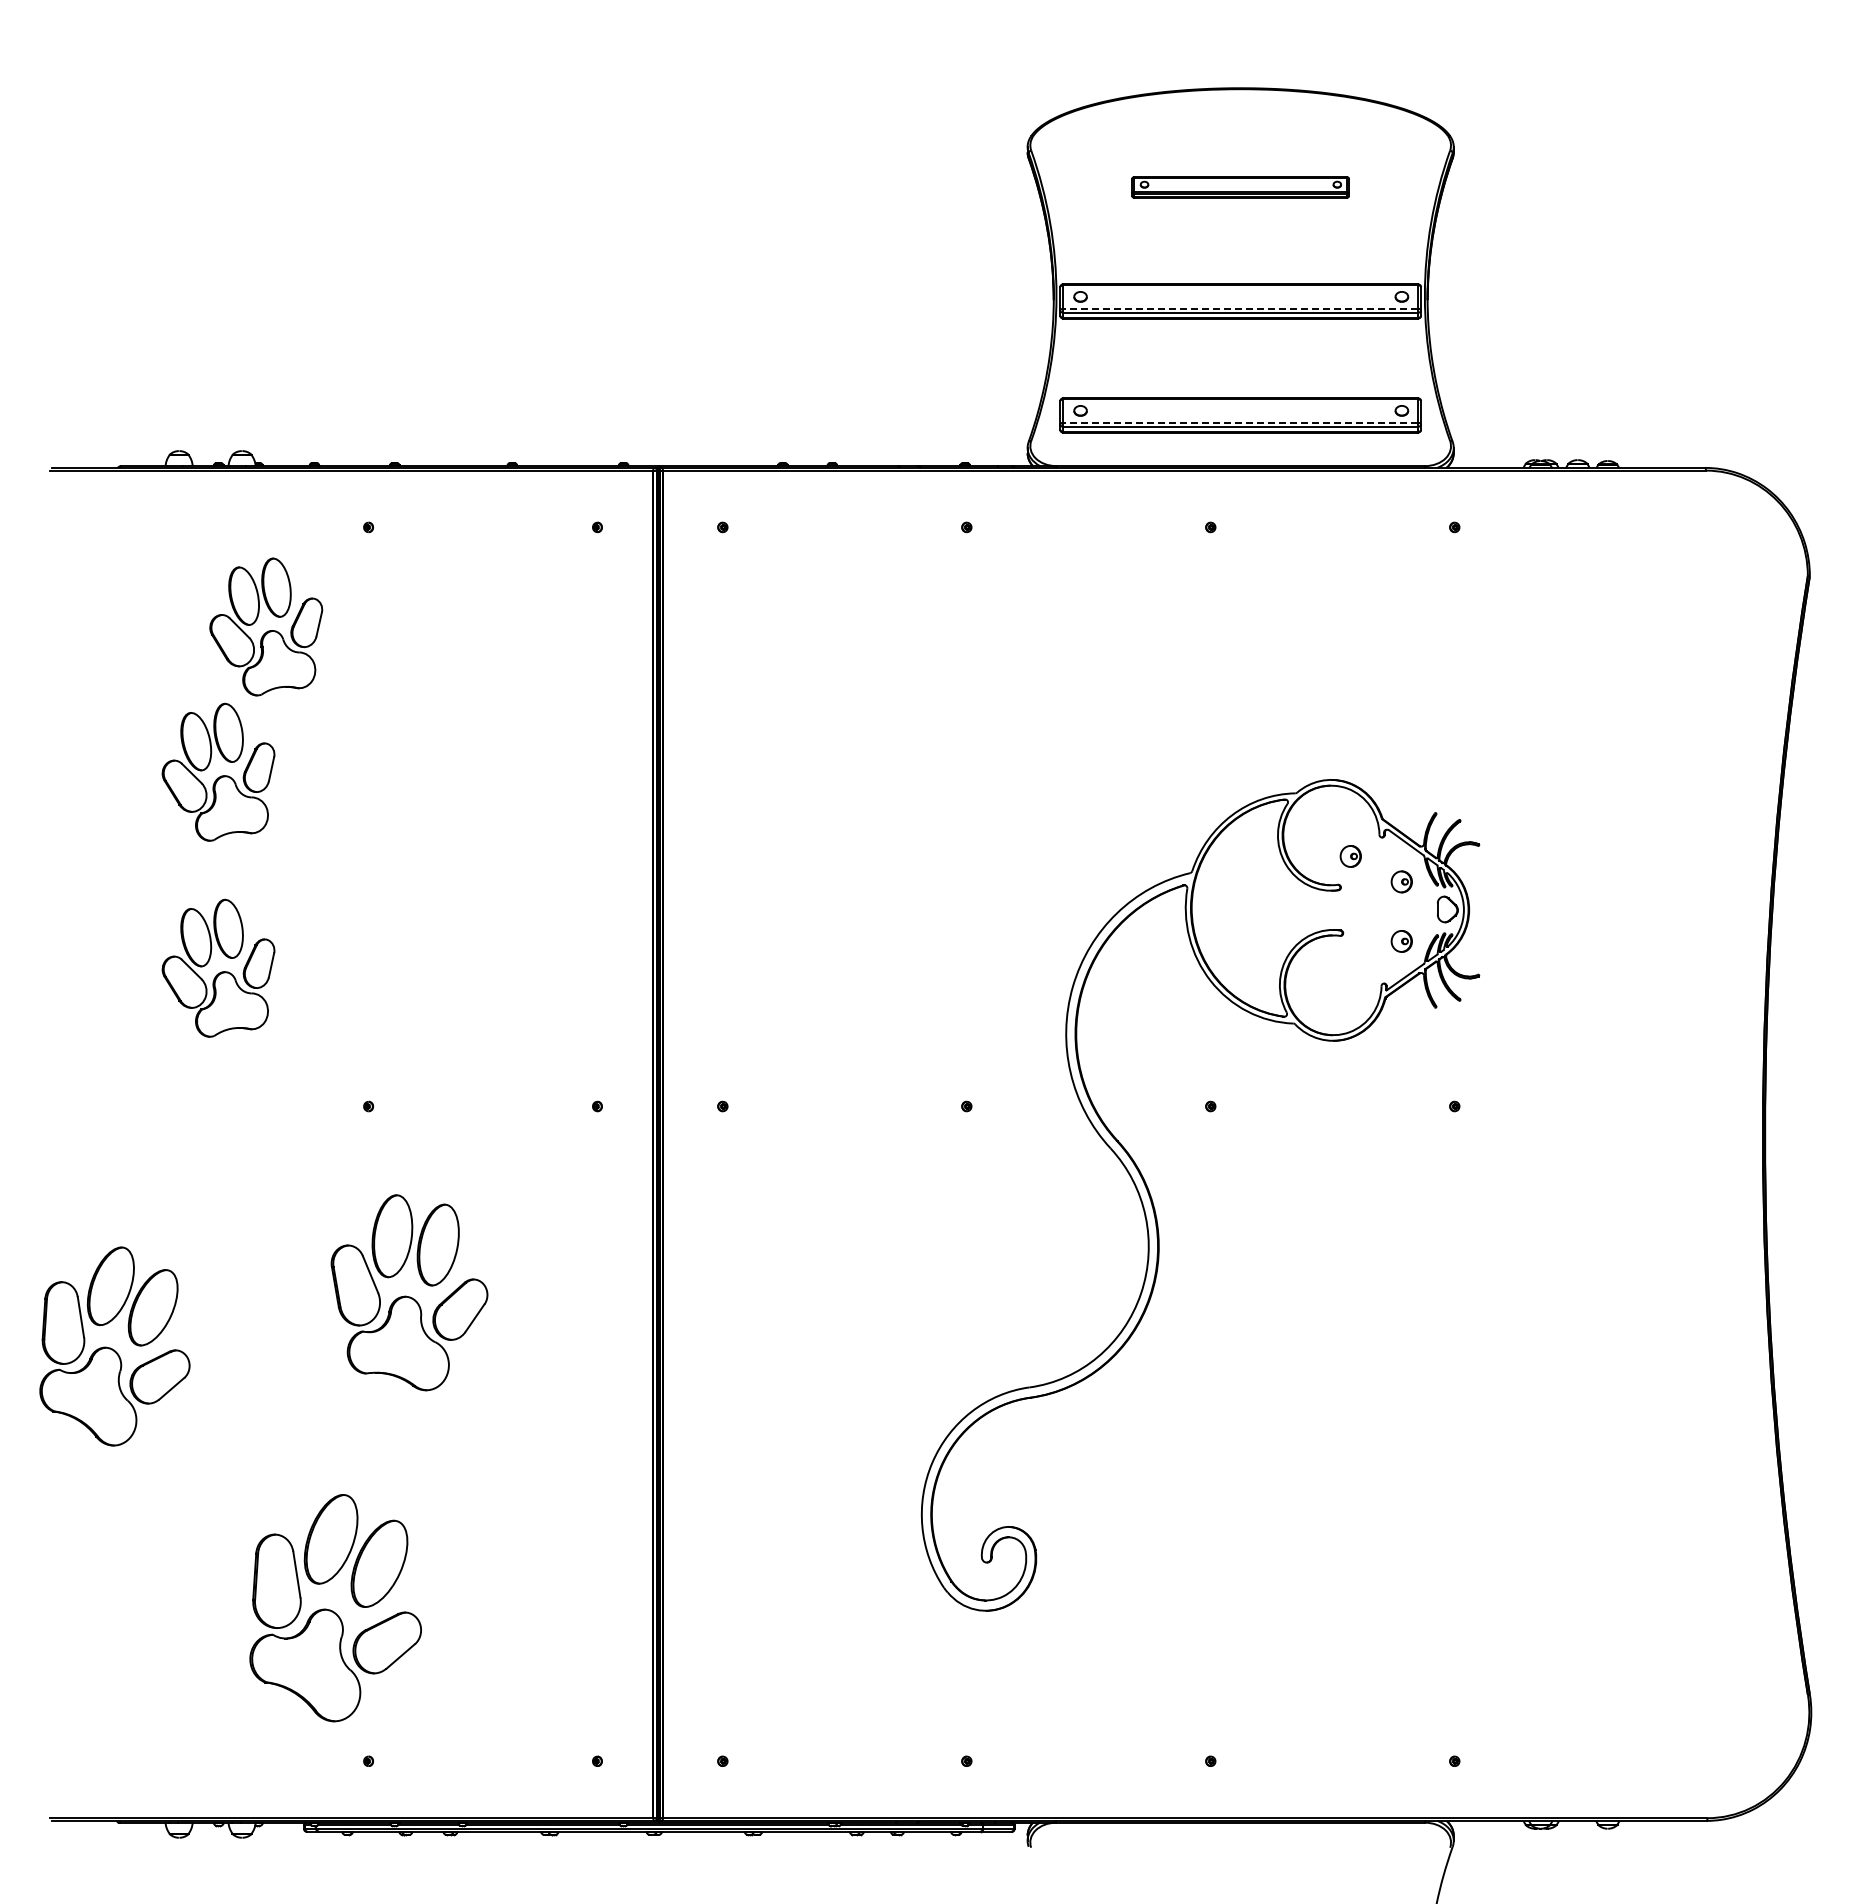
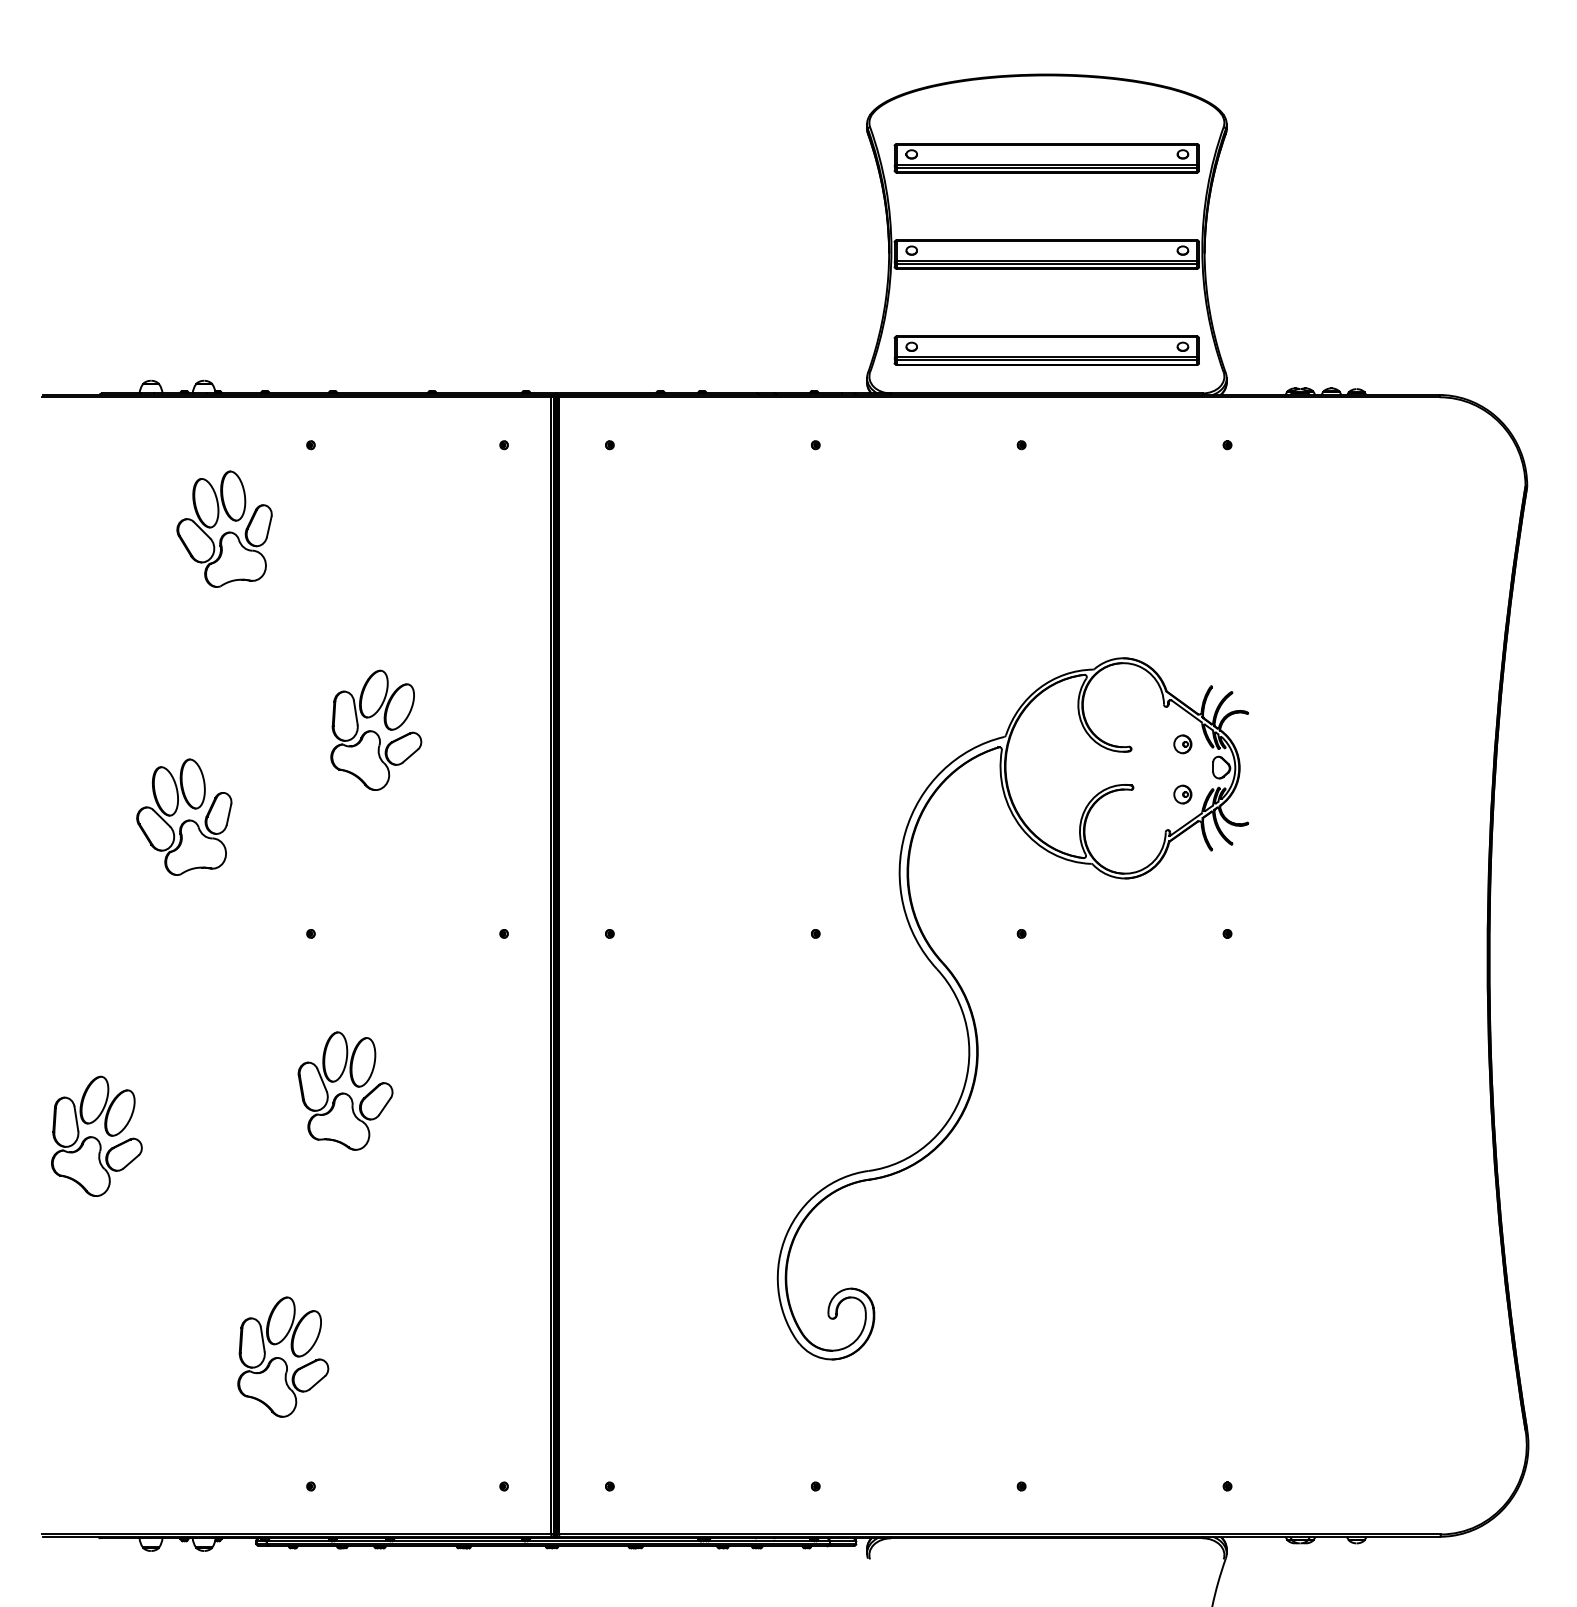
part: (1240, 187) -> (1046, 158), size x1.67
line: (1240, 308) -> (1046, 260), dashed -> solid
line: (1240, 422) -> (1046, 356), dashed -> solid
part: (218, 771) -> (184, 651), removed
part: (1350, 856) -> (1139, 722), removed
part: (445, 864) -> (375, 729), added
part: (409, 1292) -> (345, 1090), size x0.71
part: (114, 1346) -> (96, 1136), size x0.71
part: (335, 1607) -> (283, 1356), size x0.62

